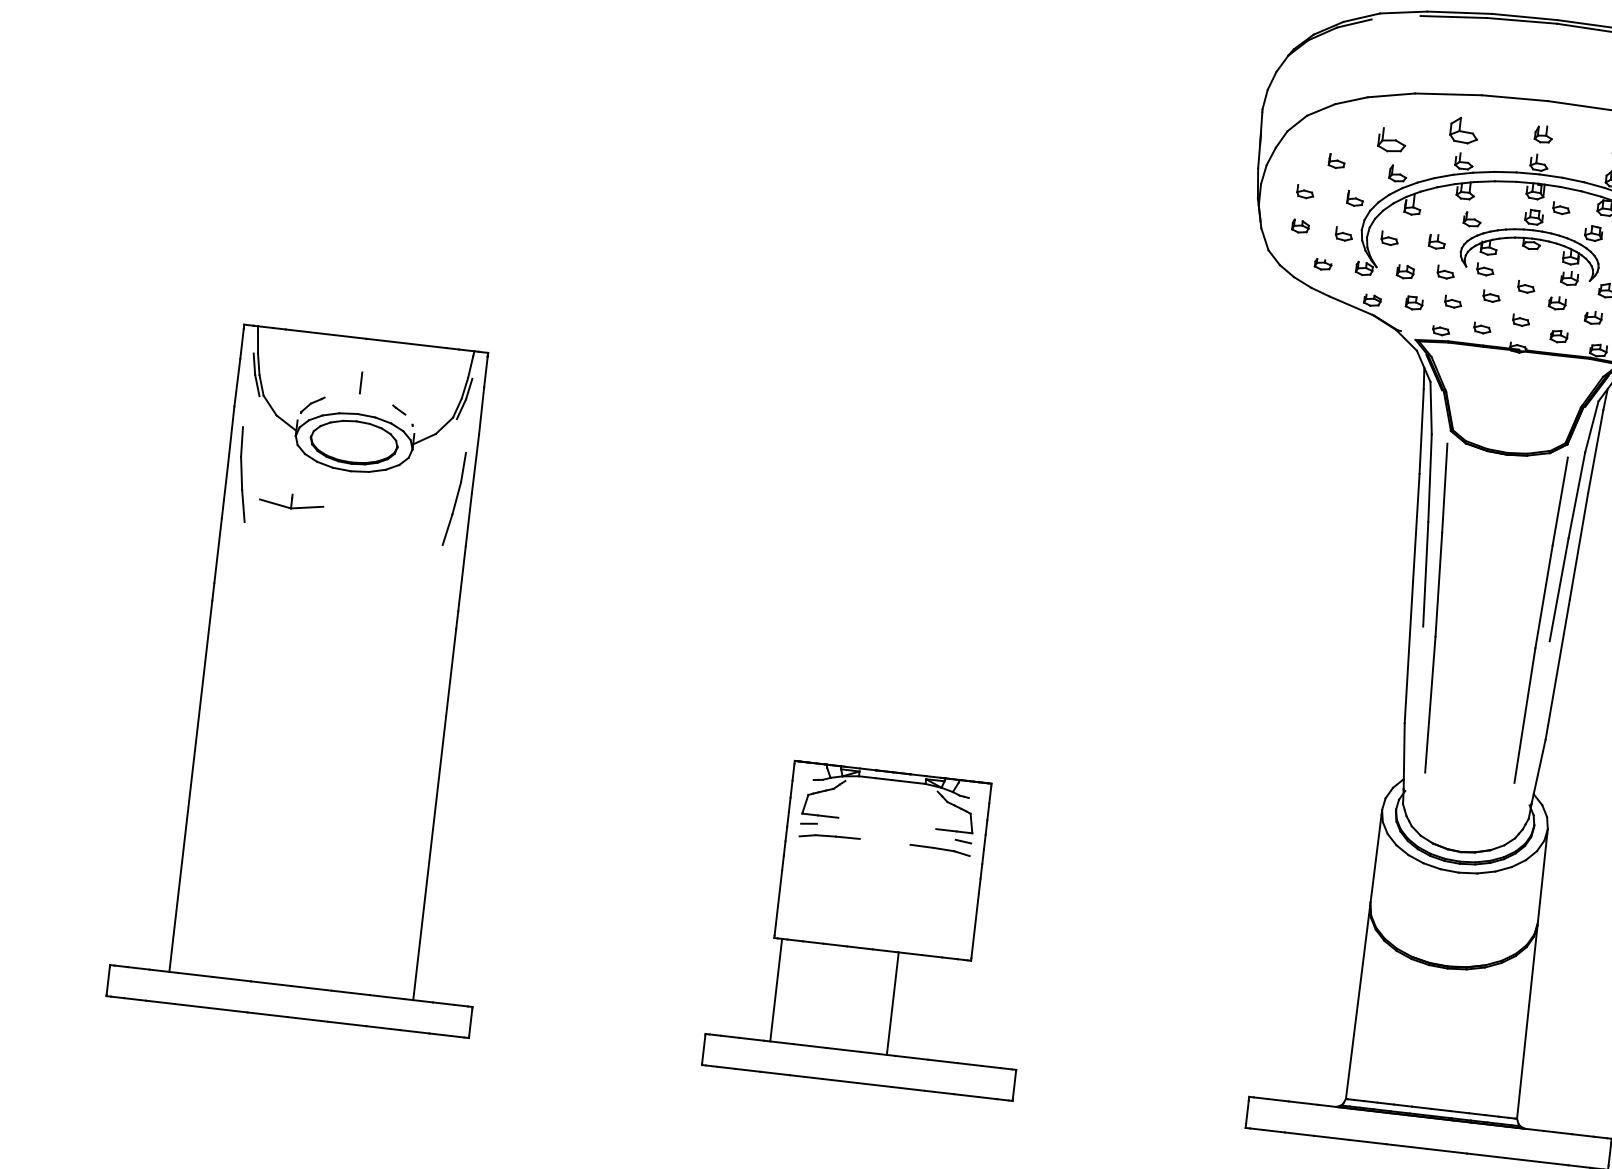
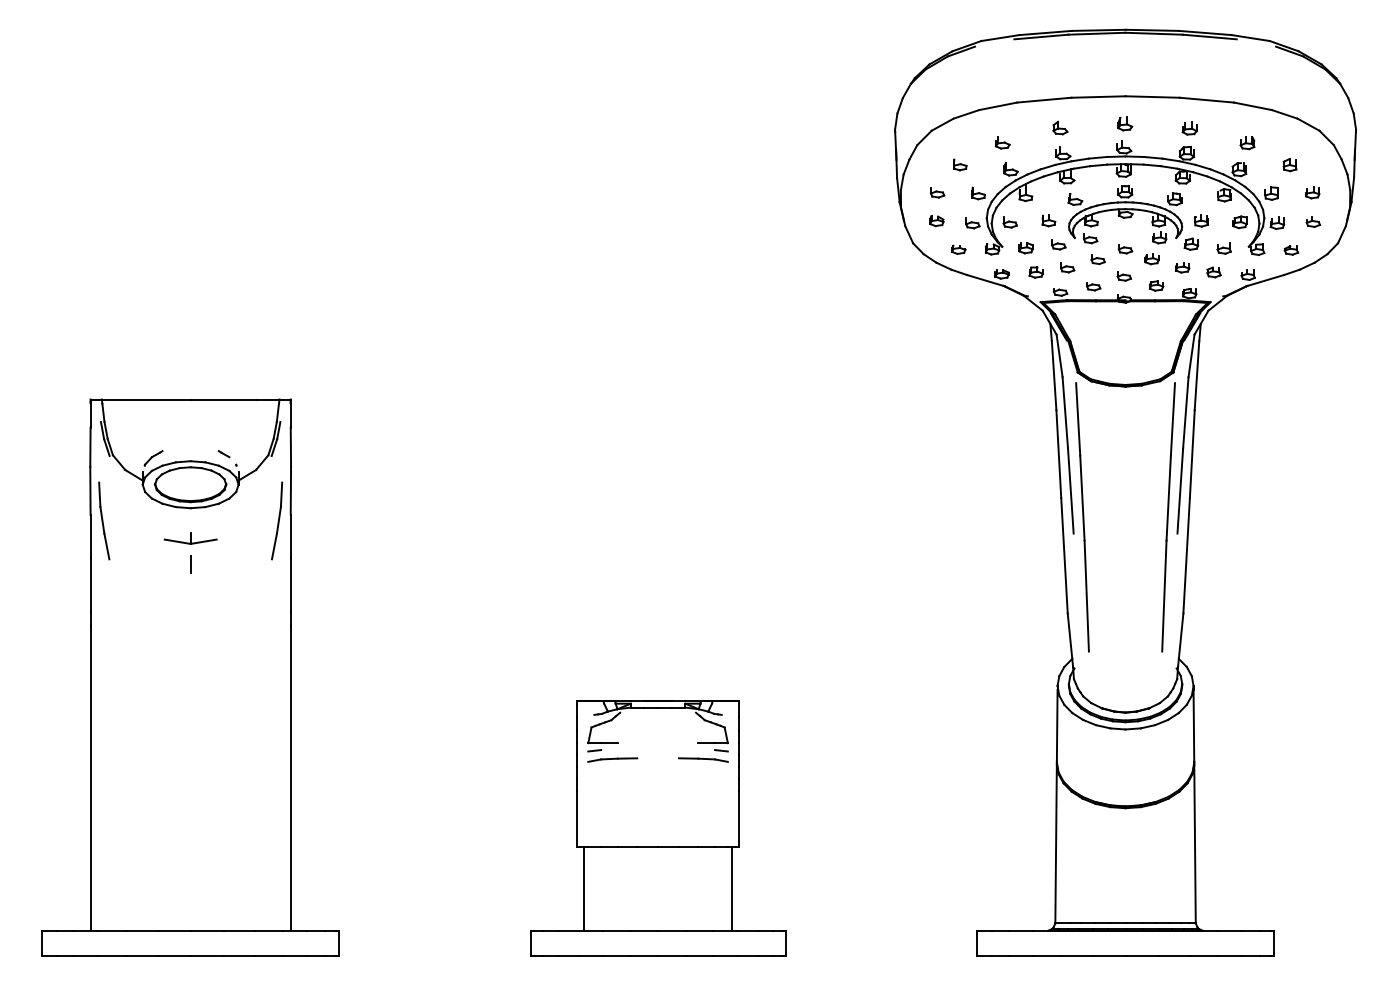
part: (1464, 129) -> (1060, 127), size x0.62
part: (1391, 140) -> (1002, 142), size x0.62
part: (1561, 209) -> (1146, 182), removed
line: (360, 382) -> (190, 564), moved
part: (291, 501) -> (190, 538), moved
line: (892, 1003) -> (732, 888), moved

